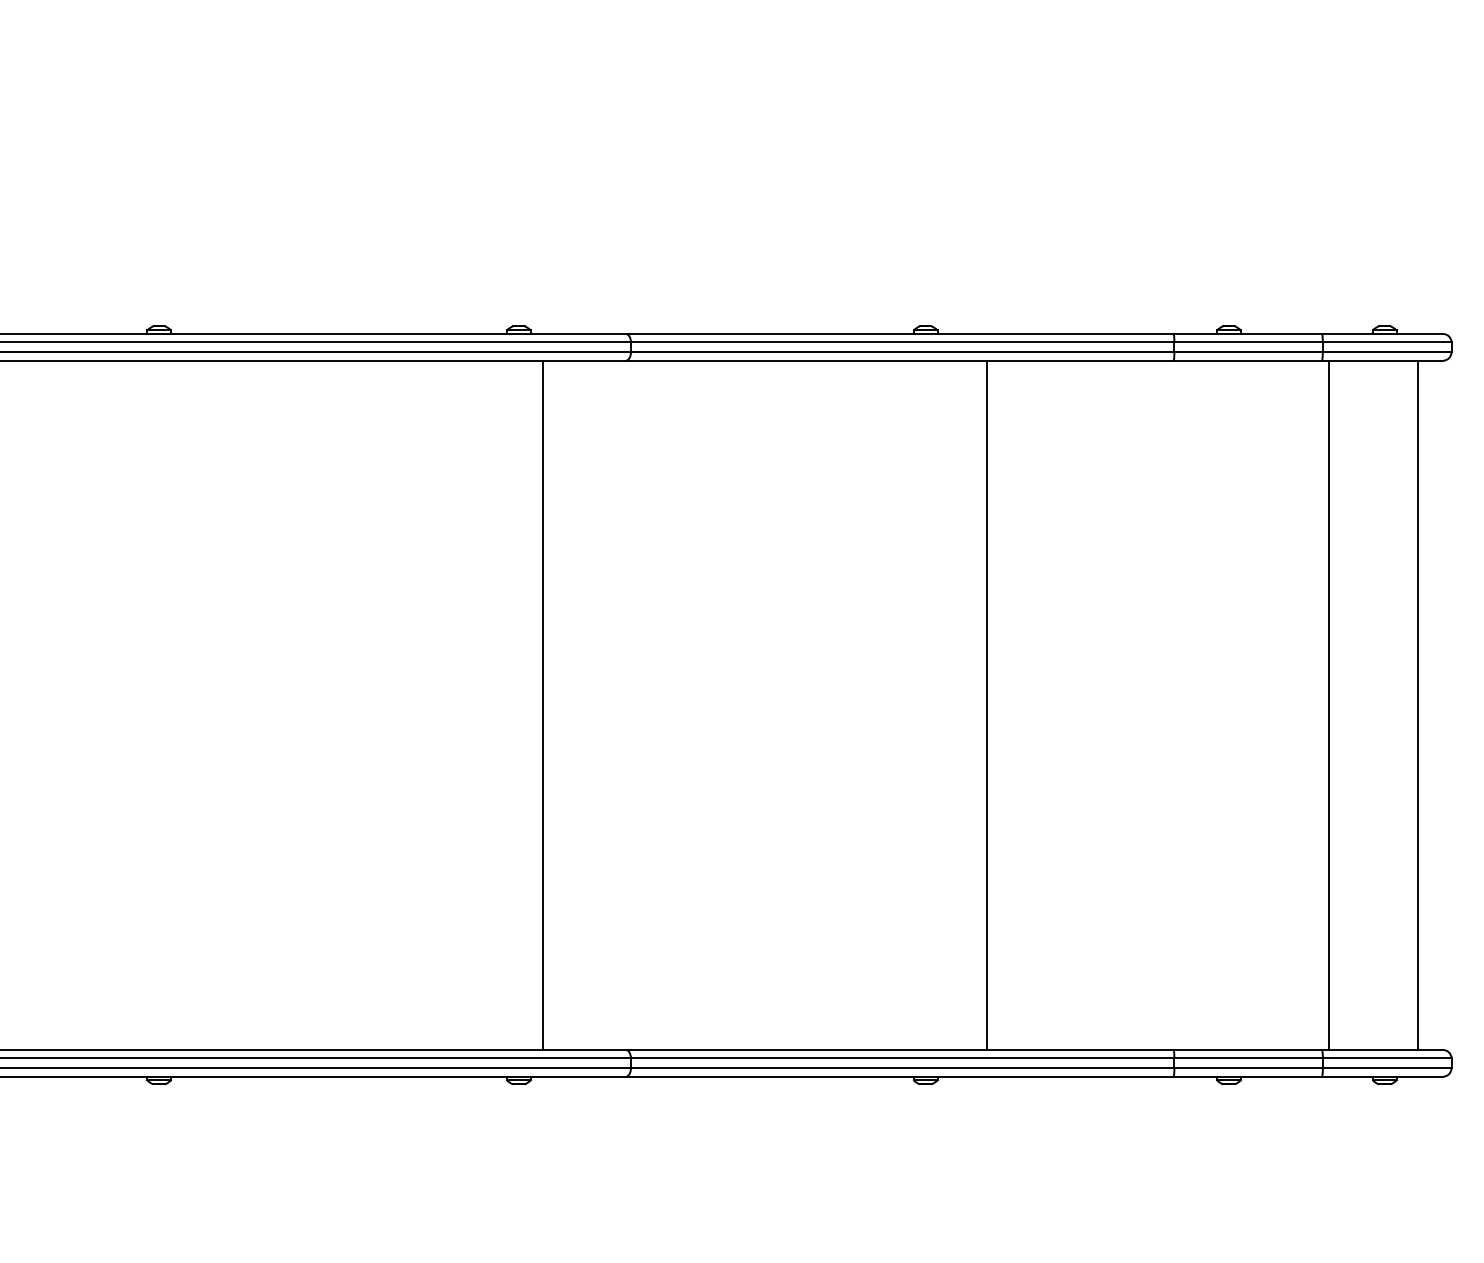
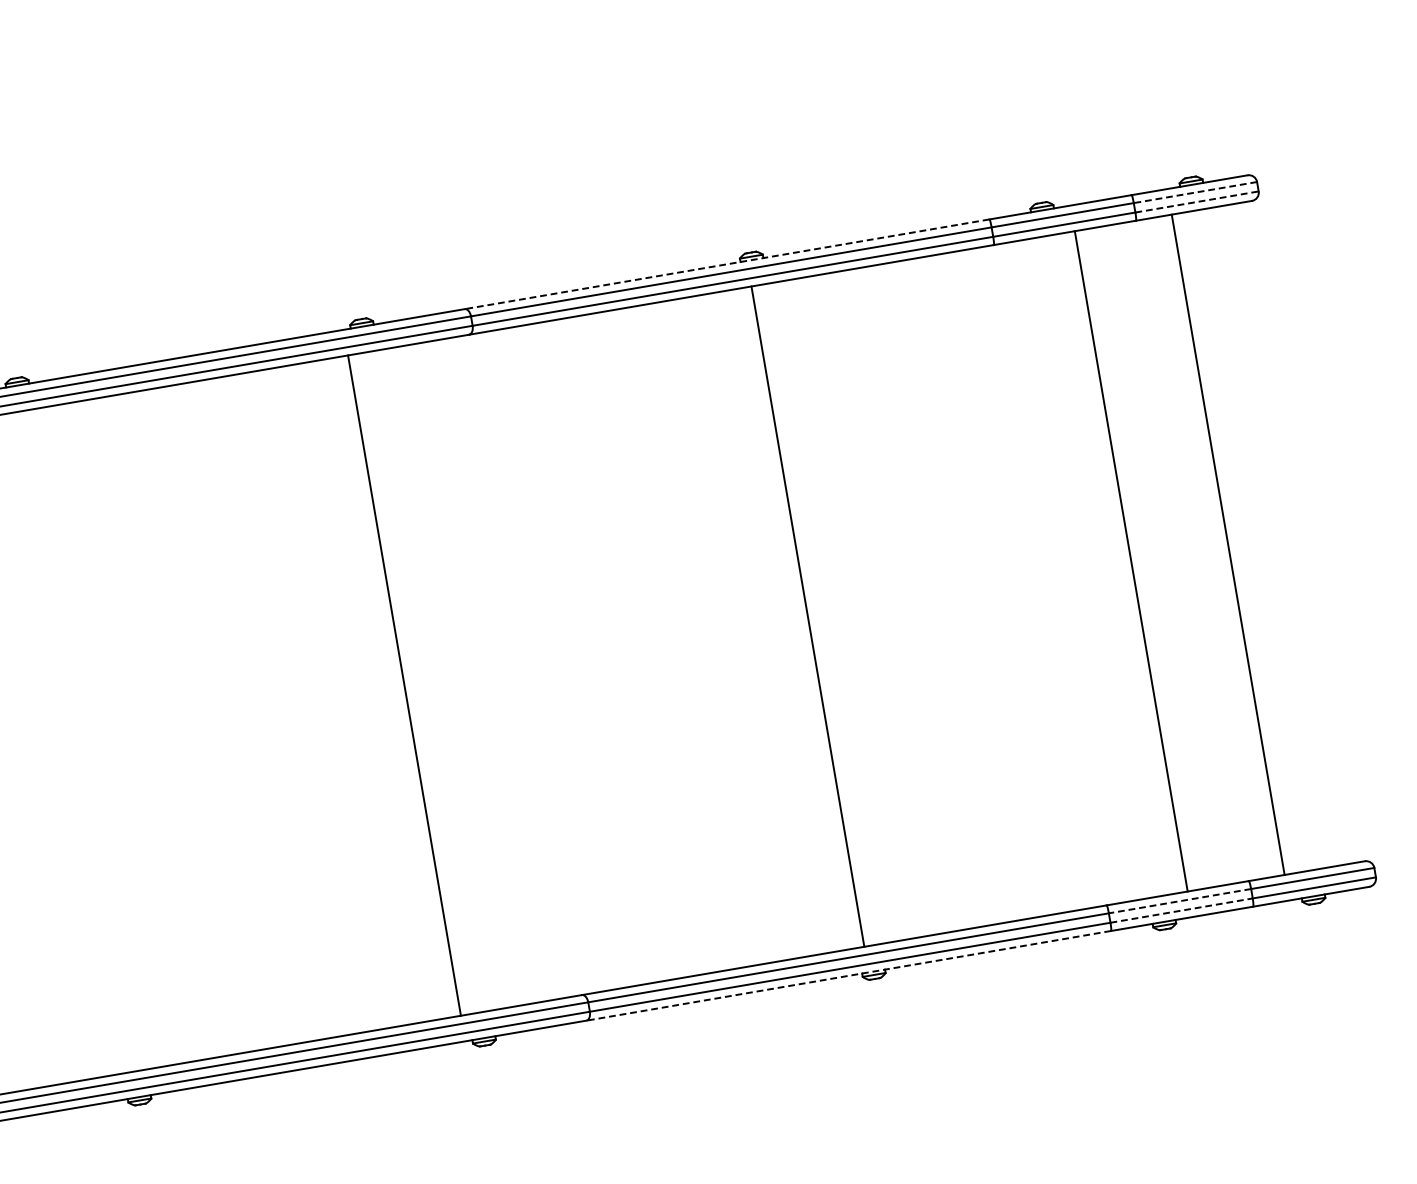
line: (899, 333) -> (726, 263), solid -> dashed
line: (1386, 342) -> (1194, 192), solid -> dashed
line: (1387, 352) -> (1197, 202), solid -> dashed
line: (542, 704) -> (404, 684), moved
line: (986, 704) -> (807, 615), moved
line: (1329, 704) -> (1131, 560), moved
line: (1418, 704) -> (1228, 543), moved
line: (1248, 1058) -> (1179, 901), solid -> dashed
line: (1249, 1068) -> (1182, 910), solid -> dashed
line: (899, 1076) -> (848, 975), solid -> dashed

